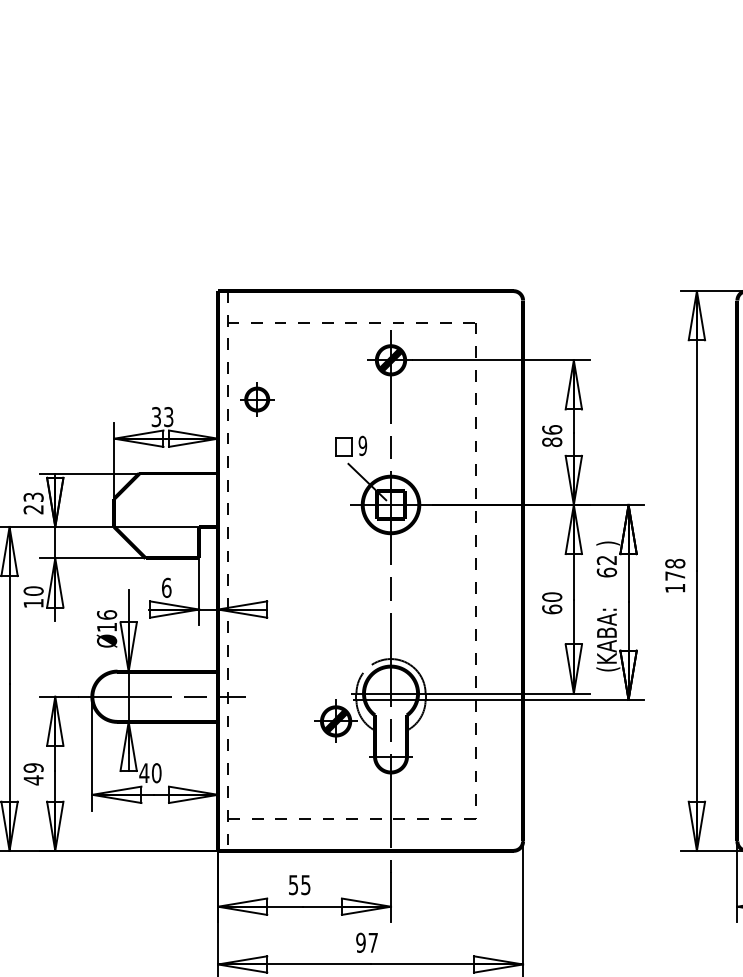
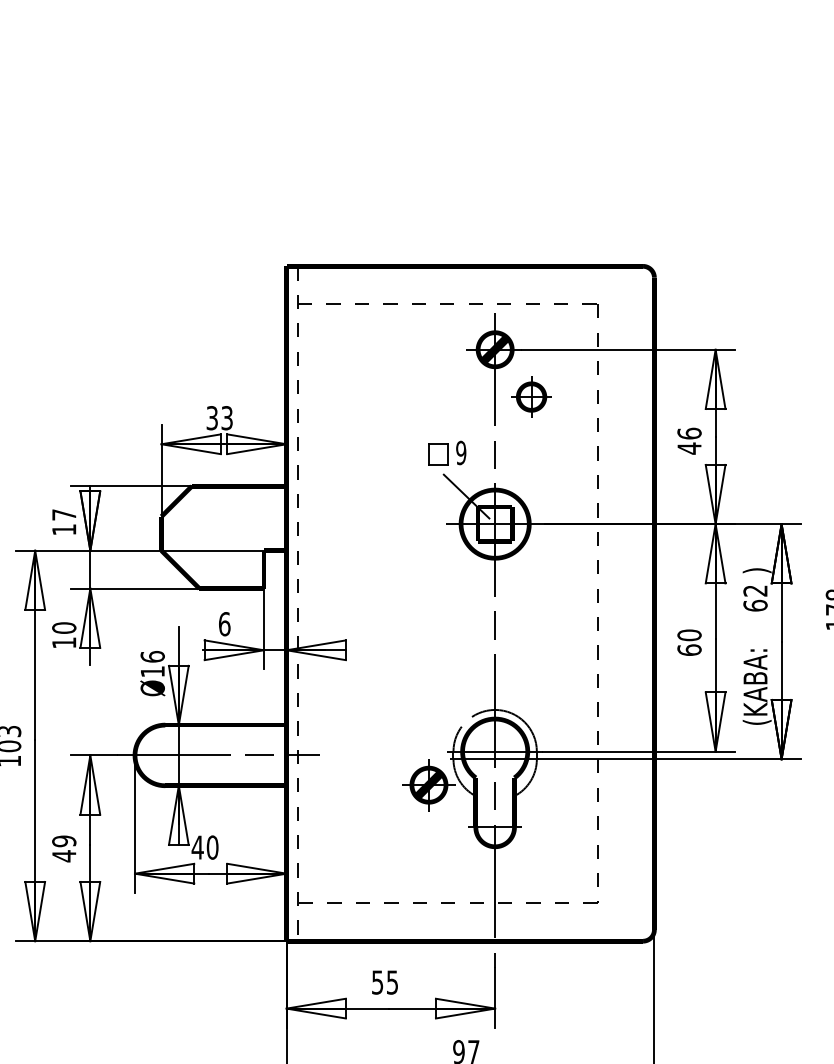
part: (257, 399) -> (531, 396), moved
text: (552, 442) -> (689, 448), 86 -> 46
text: (33, 503) -> (64, 522), 23 -> 17

